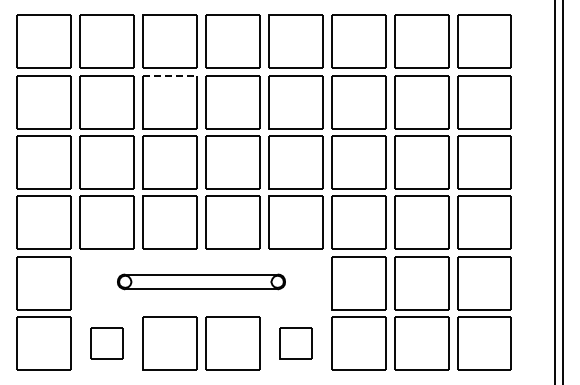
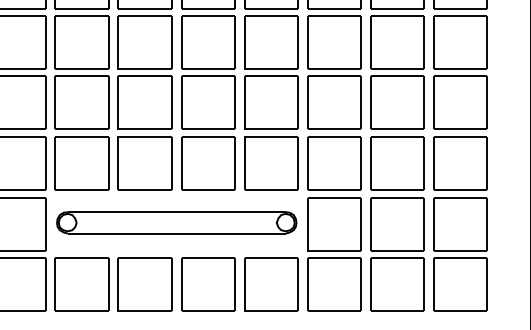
line: (170, 75) -> (145, 15), dashed -> solid
part: (201, 281) -> (176, 222), size x1.43
part: (106, 343) -> (81, 284), size x1.67
part: (295, 343) -> (271, 284), size x1.67

